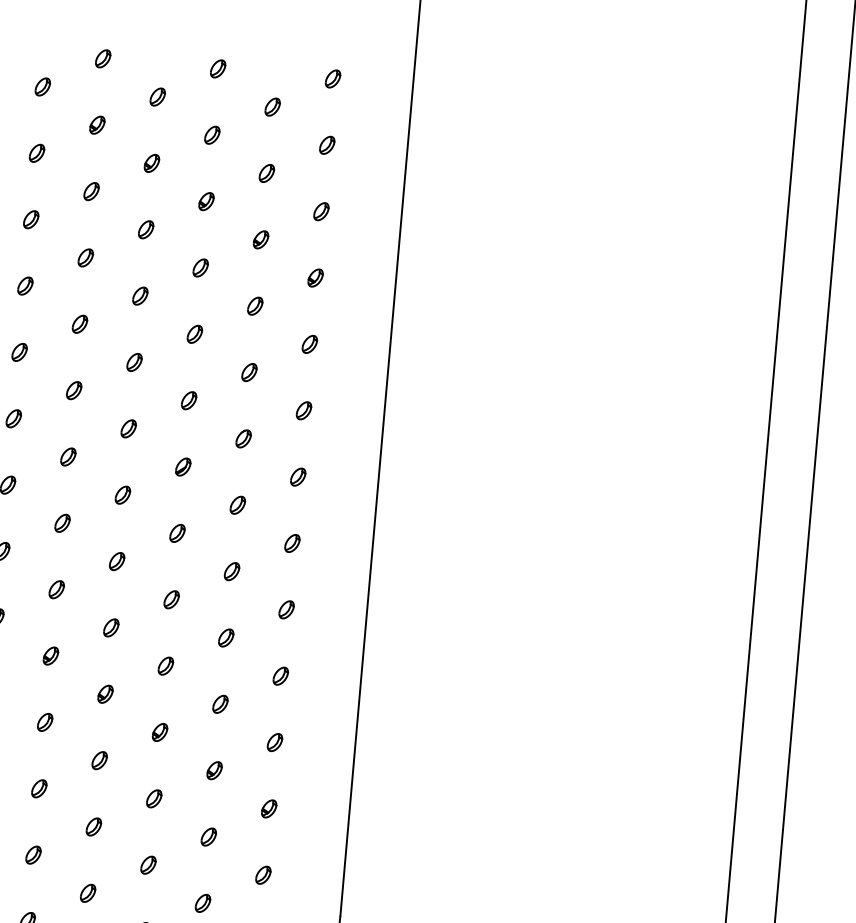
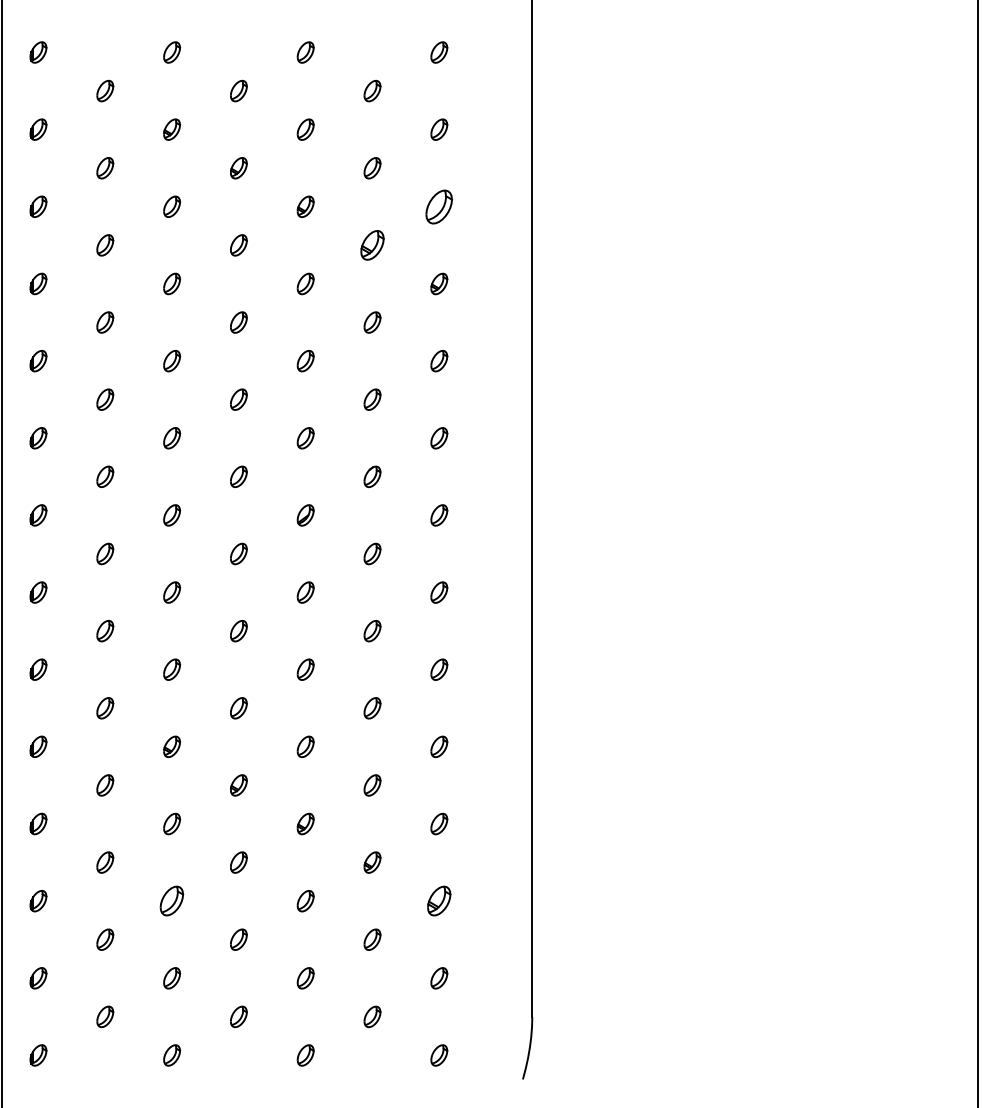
part: (321, 211) -> (439, 206), size x1.6
part: (261, 239) -> (372, 245), size x1.4
part: (39, 789) -> (172, 901), size x1.4
part: (269, 809) -> (439, 901), size x1.4

